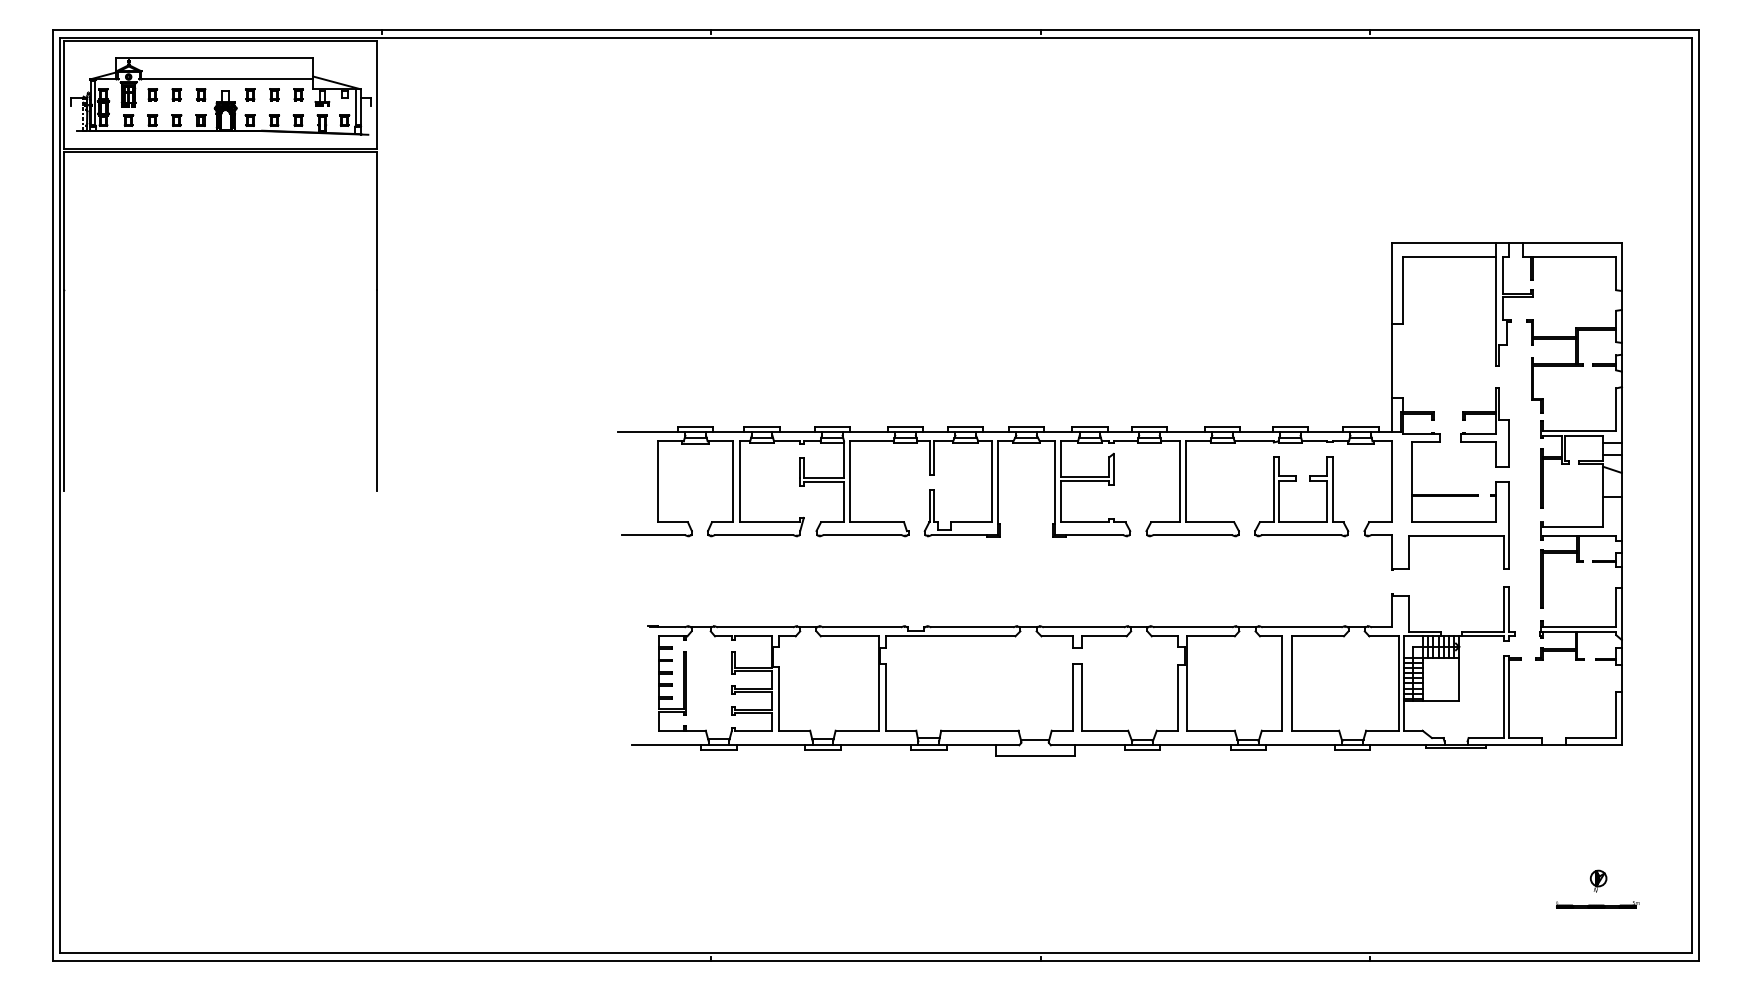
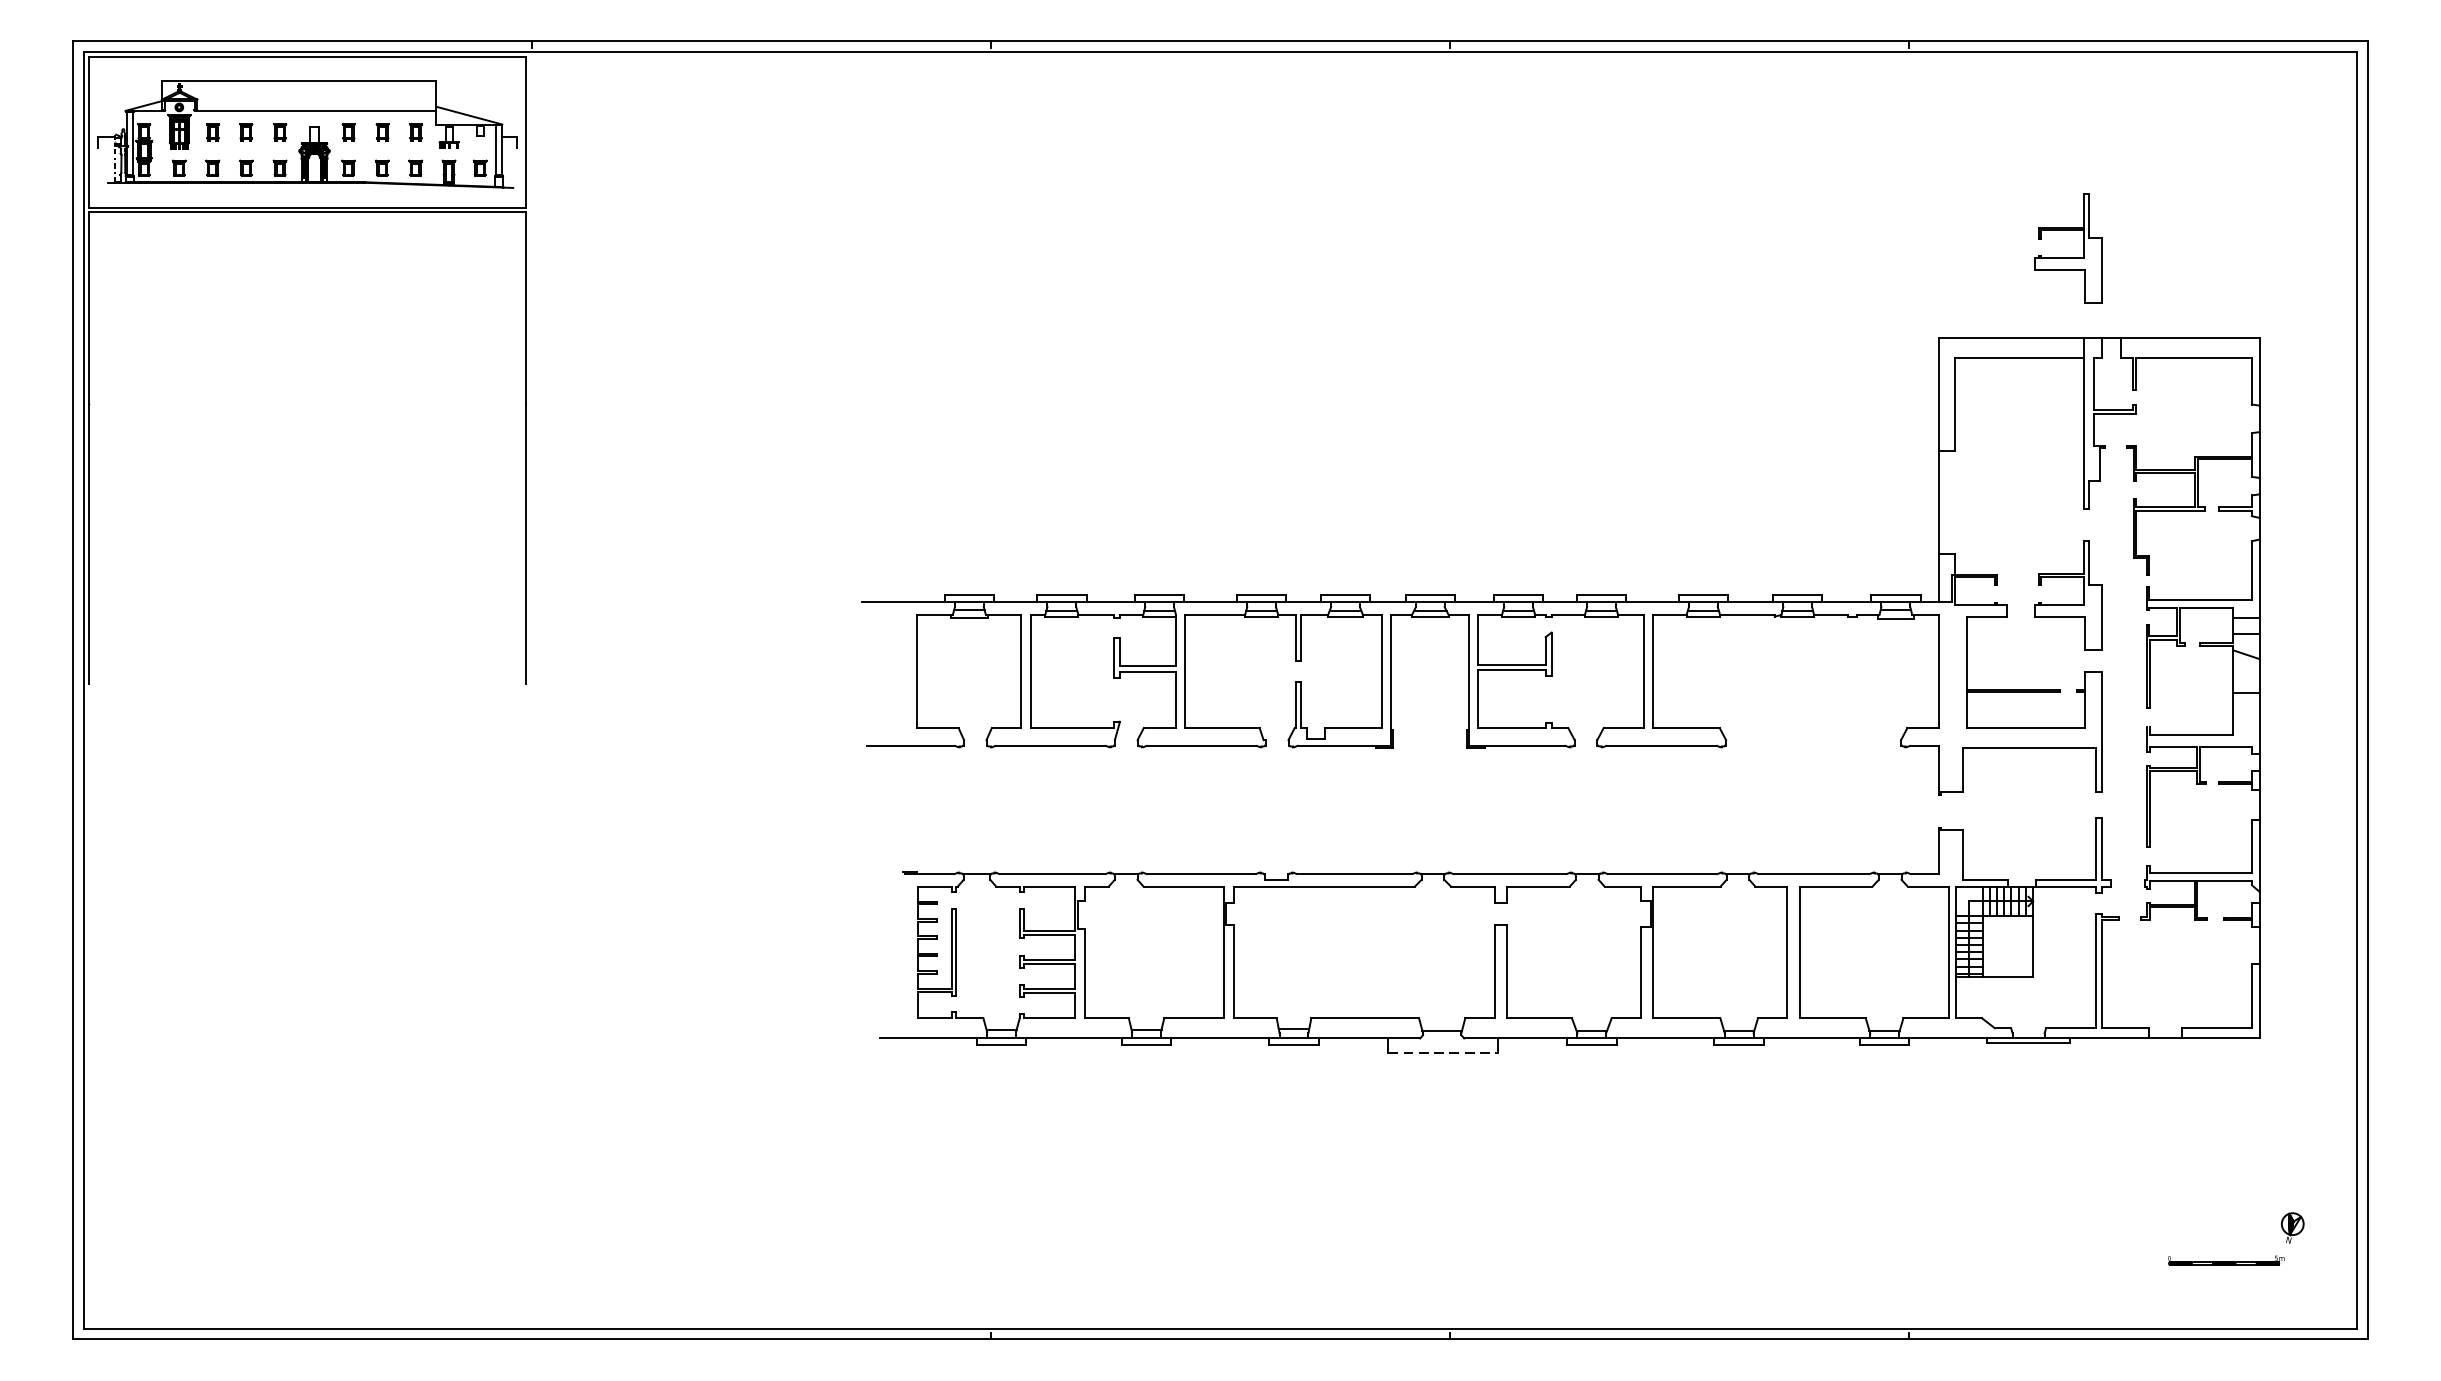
part: (1484, 178) -> (2068, 248), added
part: (1296, 481) -> (1806, 670), removed
line: (1036, 755) -> (1444, 1052), solid -> dashed
part: (1598, 880) -> (2292, 1226), moved

